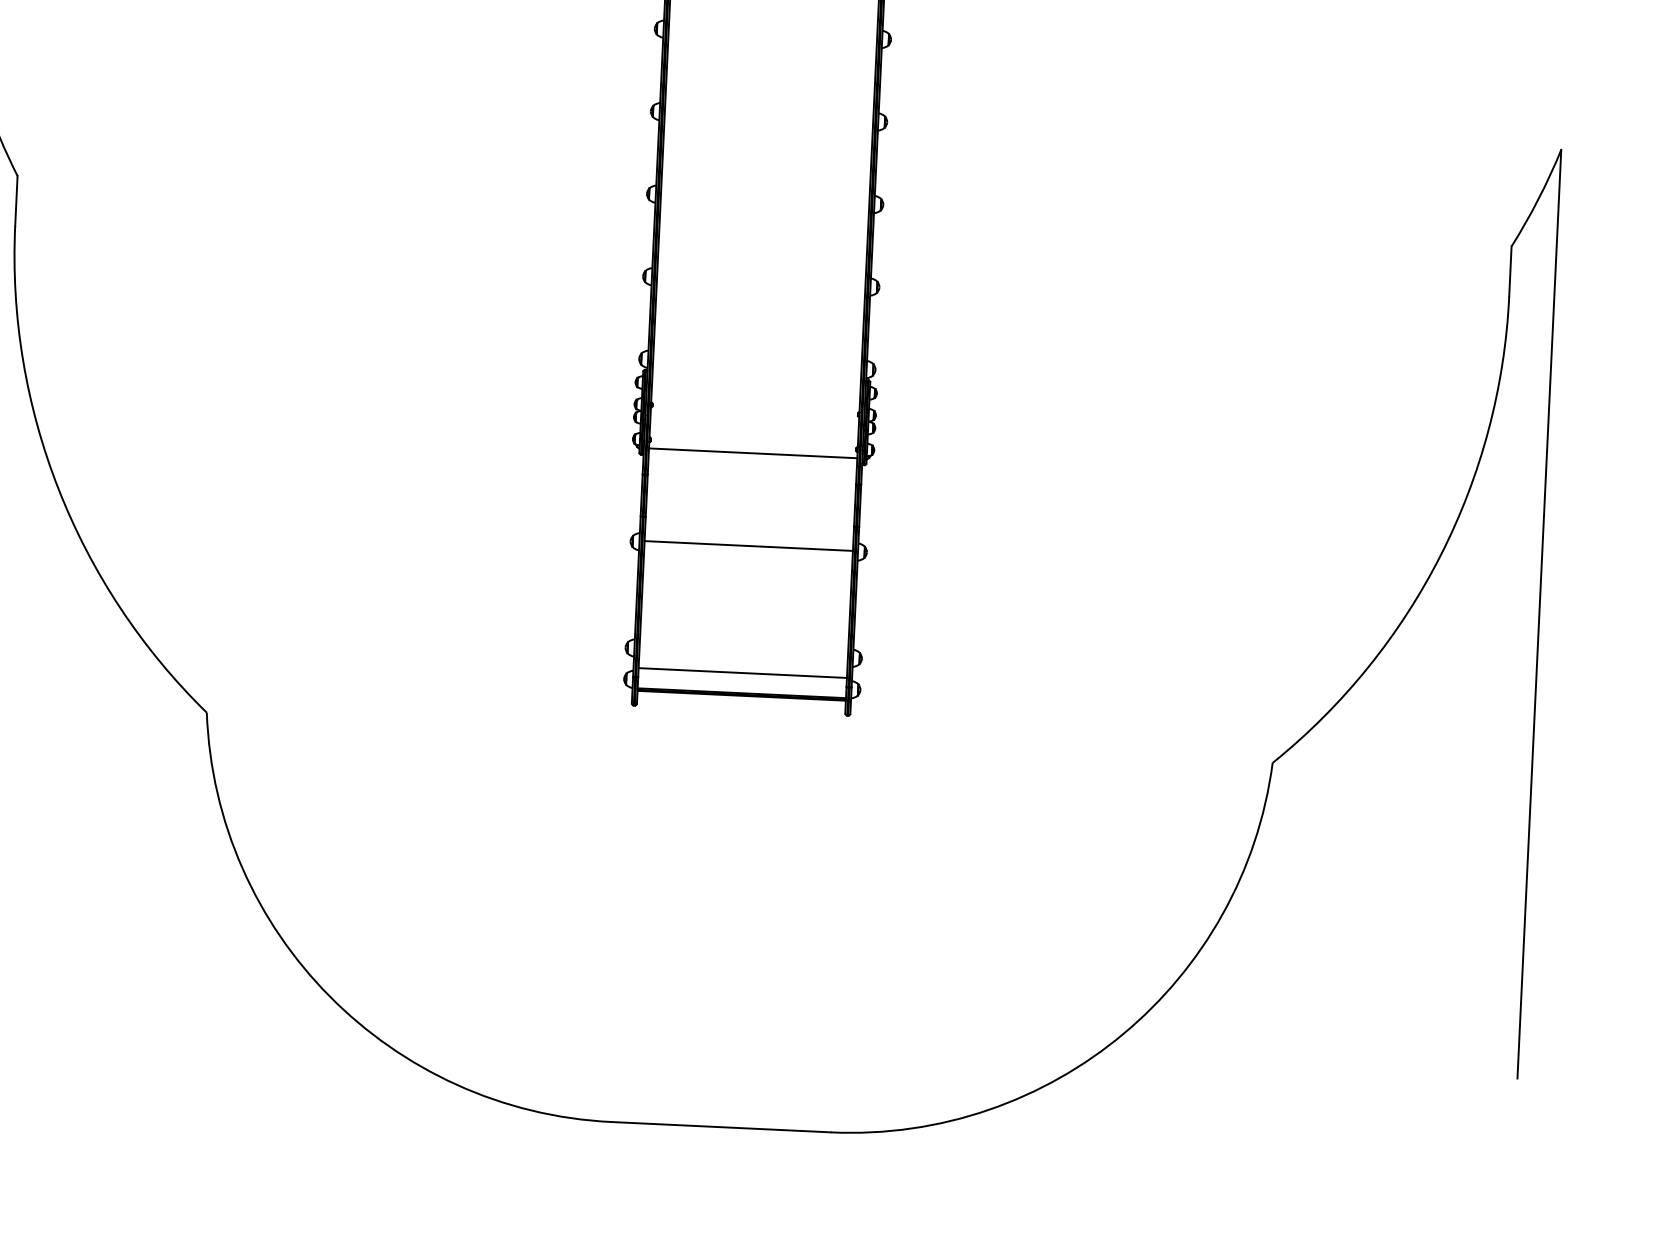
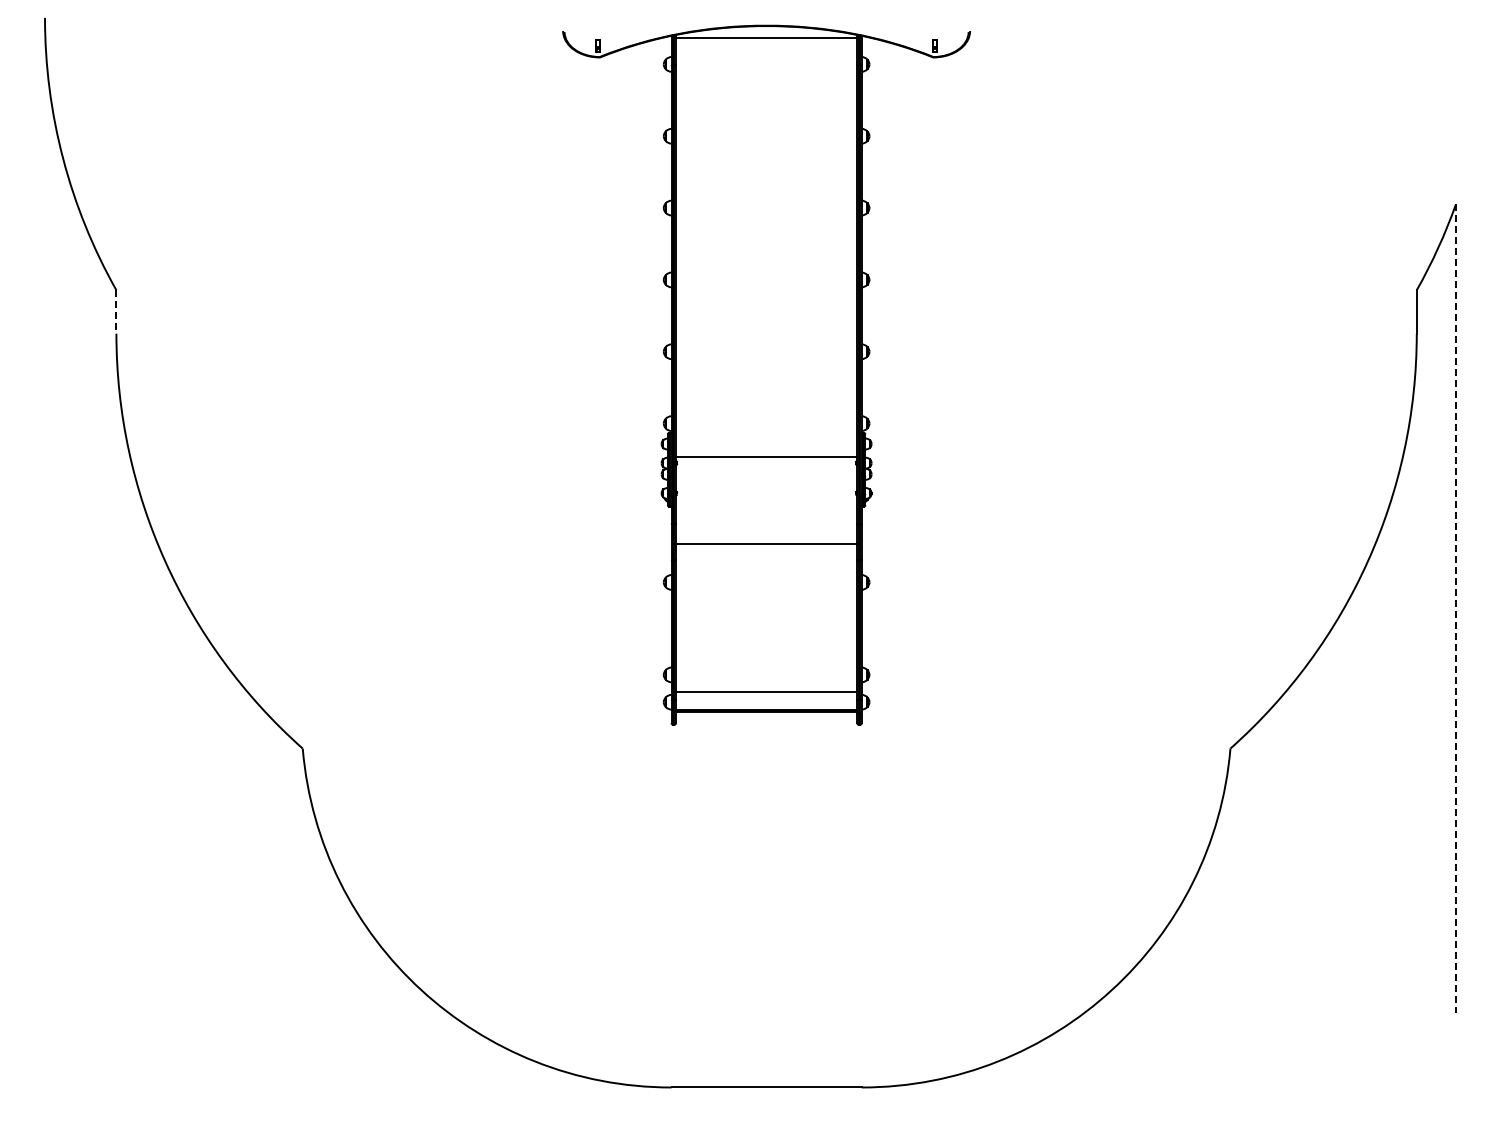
line: (16, 200) -> (116, 311), solid -> dashed
line: (753, 452) -> (766, 456), moved
line: (748, 545) -> (766, 543), moved
line: (1538, 614) -> (1455, 608), solid -> dashed

